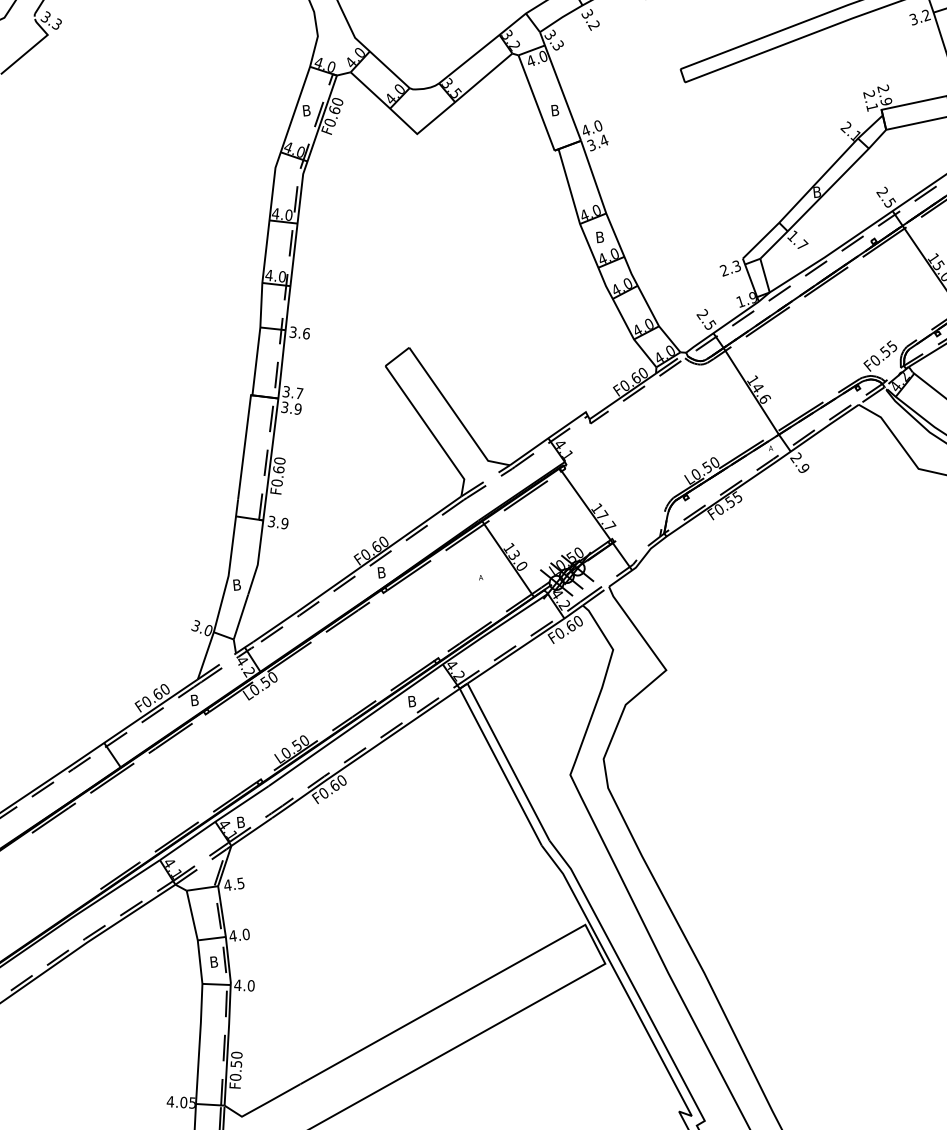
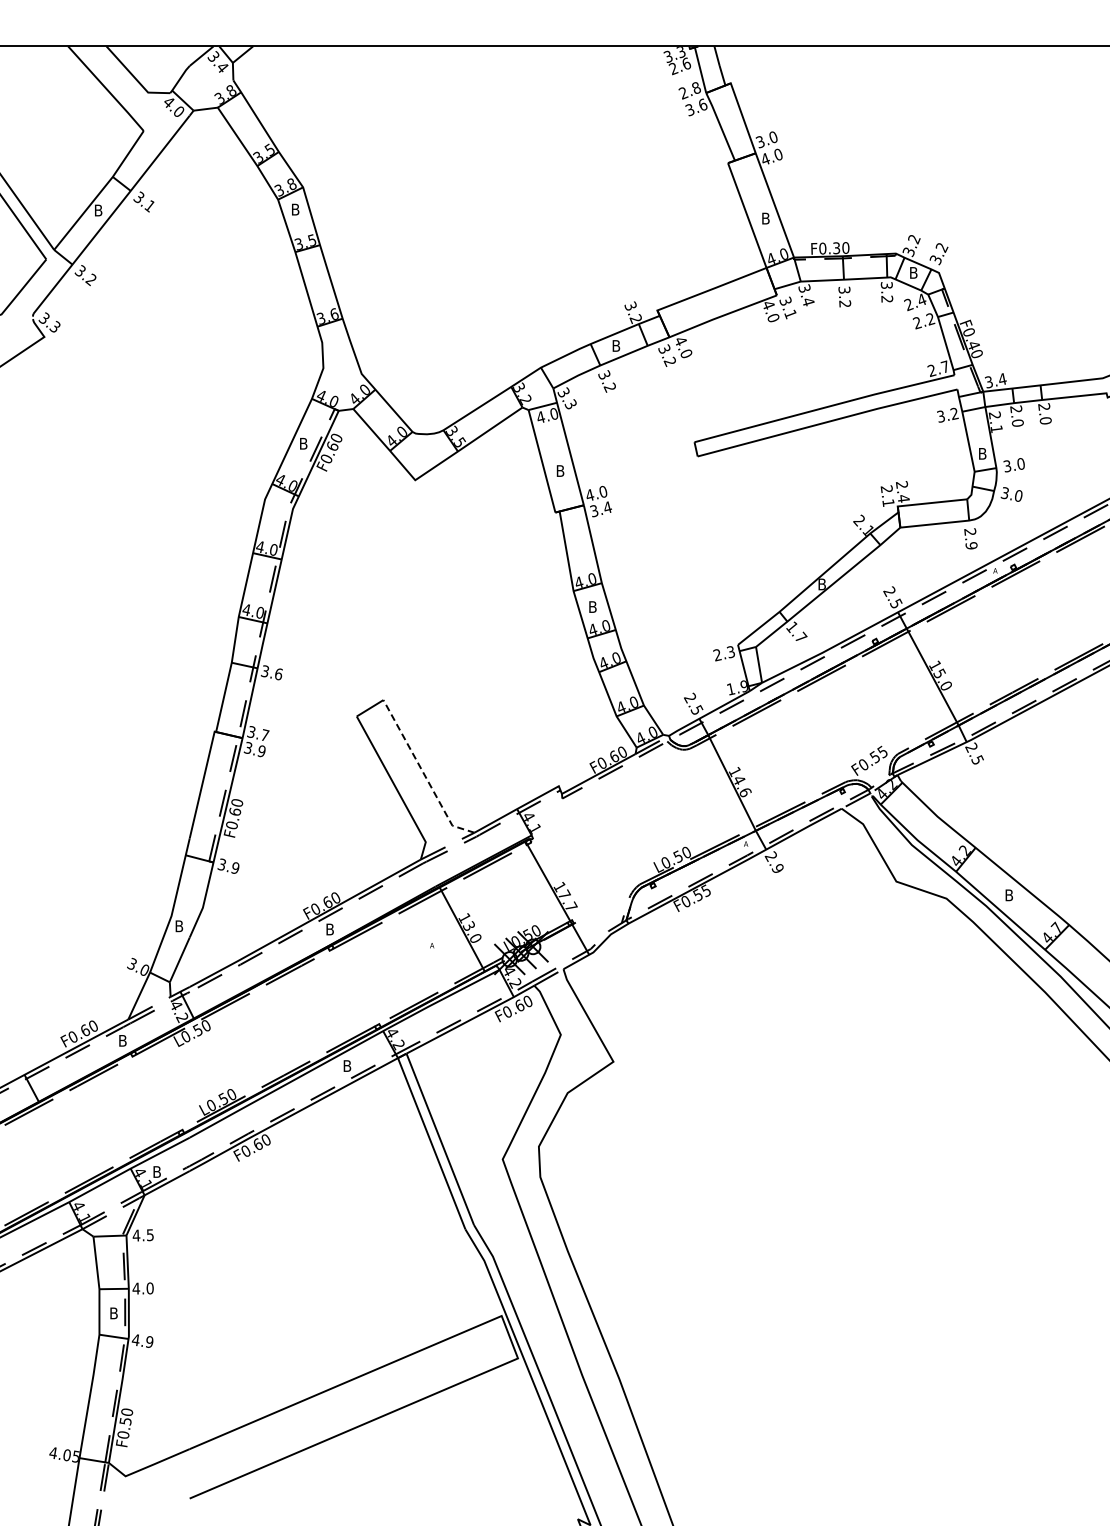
text: (886, 101) -> (903, 498), 2.9 -> 2.4
line: (455, 413) -> (423, 773), solid -> dashed
text: (251, 986) -> (149, 1342), 4.0 -> 4.9

